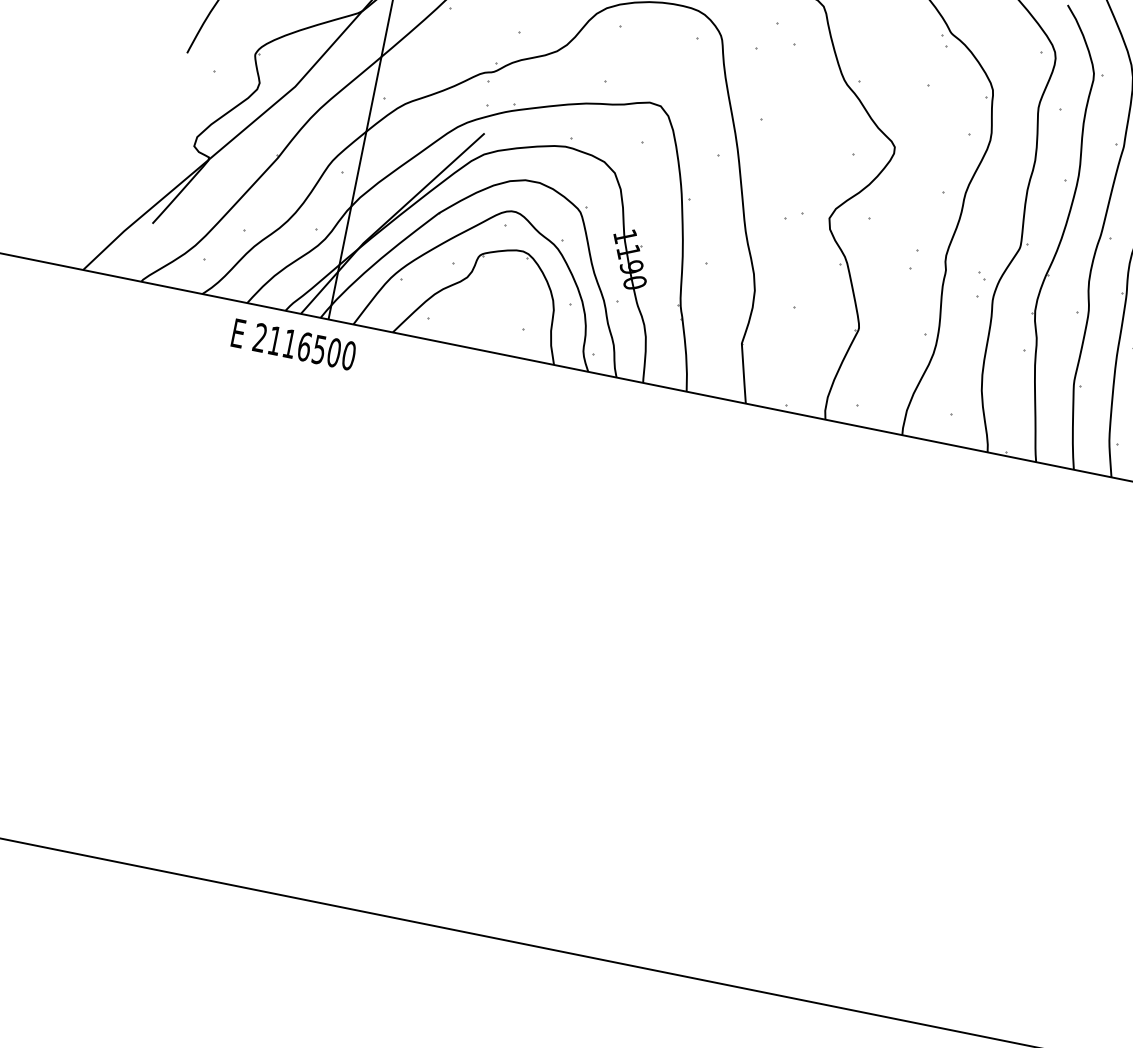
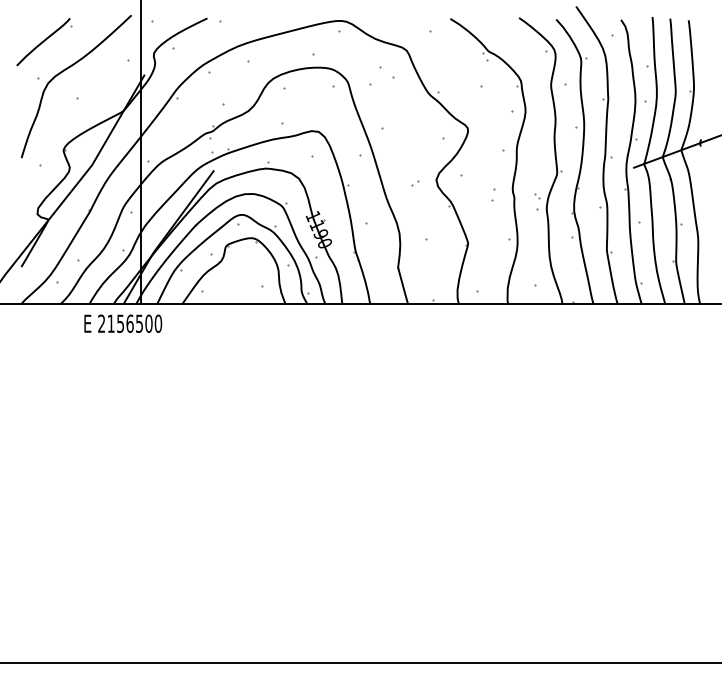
part: (795, 217) -> (415, 183), size x0.62
text: (289, 343) -> (120, 323), 2116500 -> 2156500

